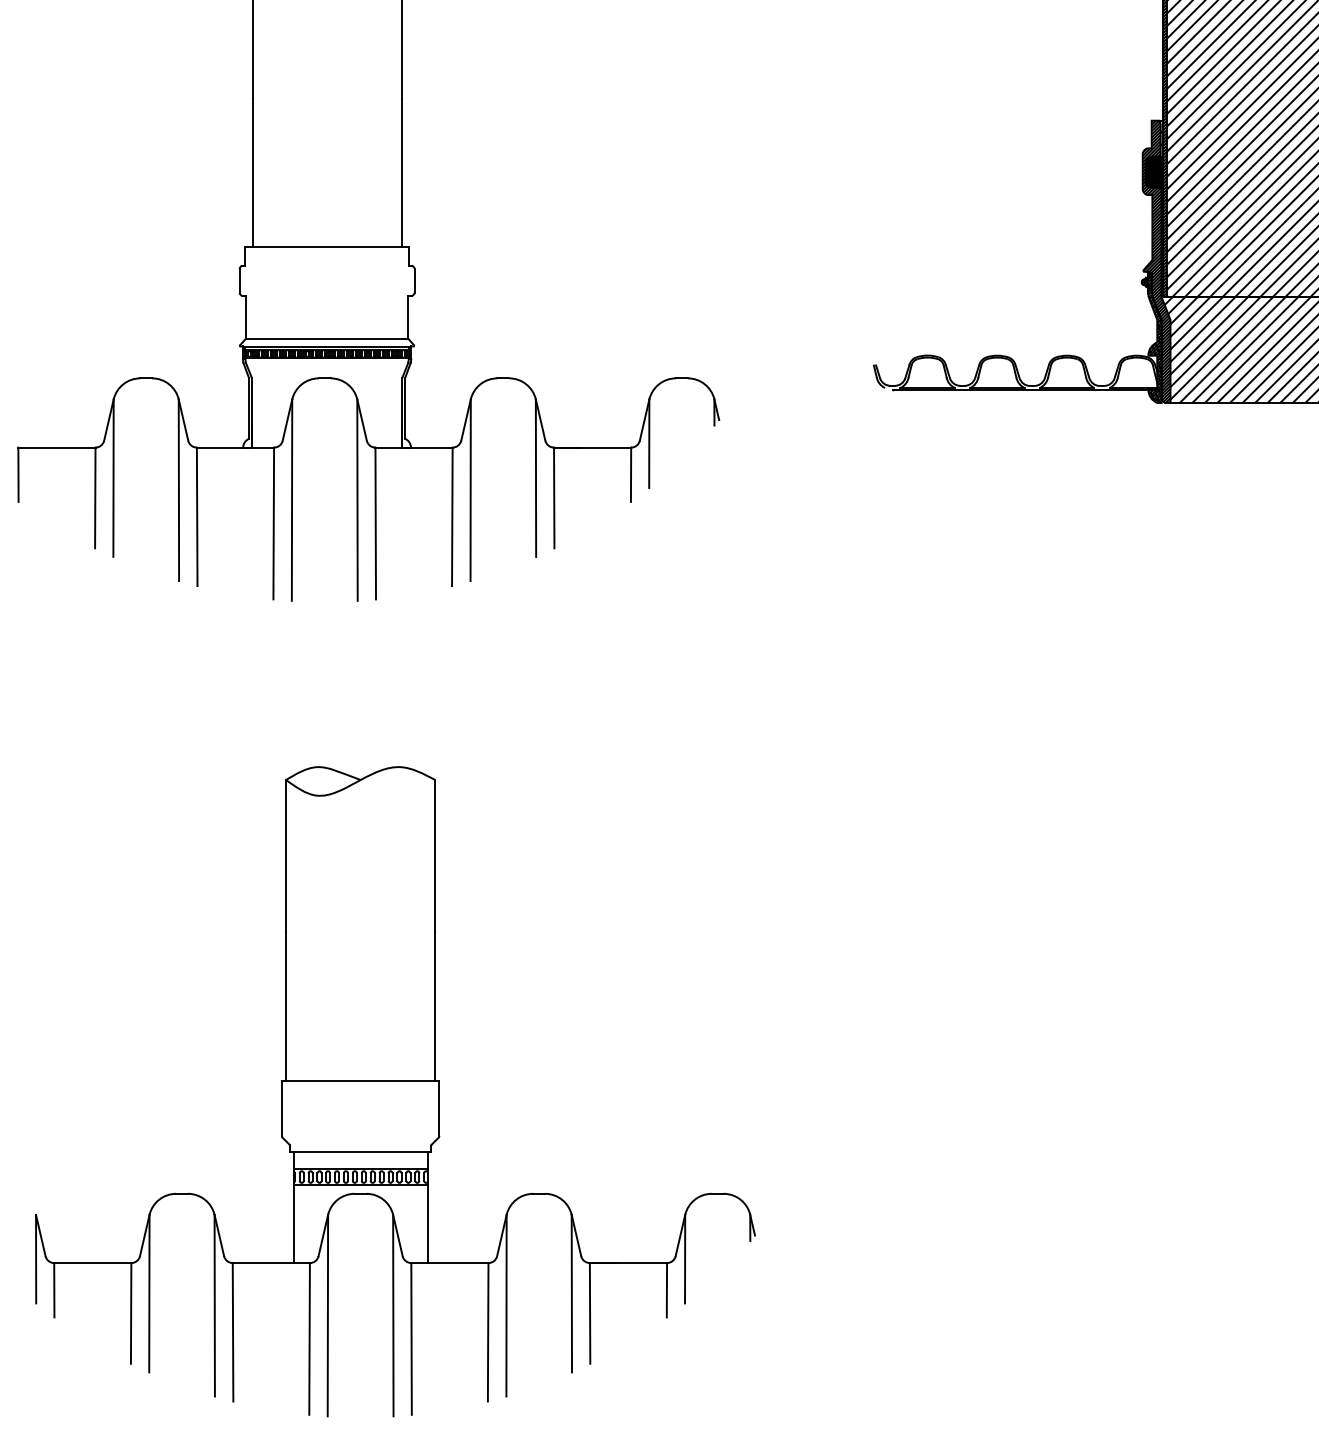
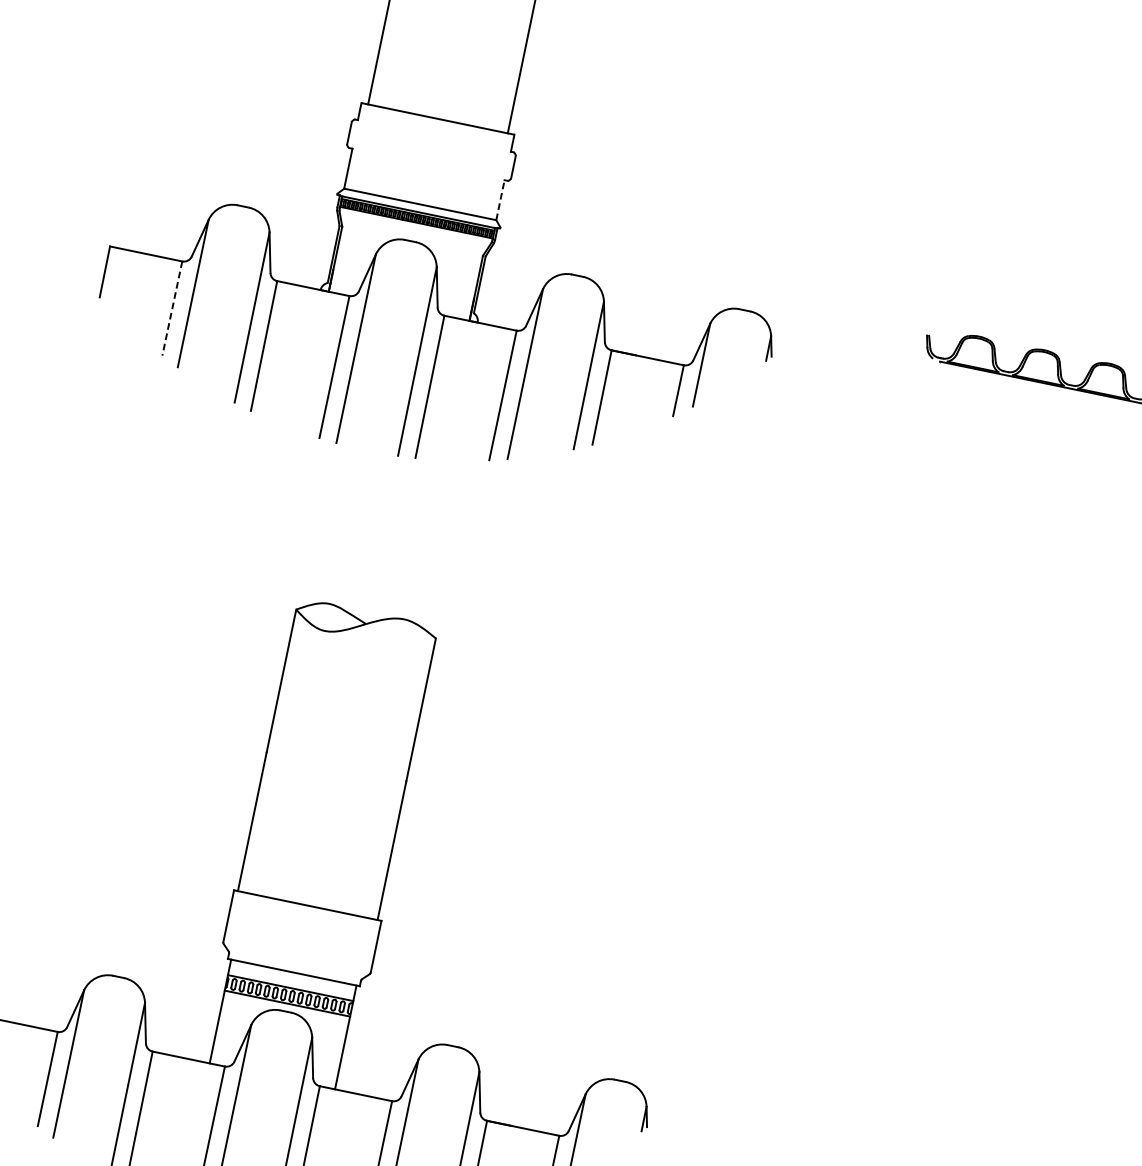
line: (408, 316) -> (500, 199), solid -> dashed
line: (95, 498) -> (172, 309), solid -> dashed

